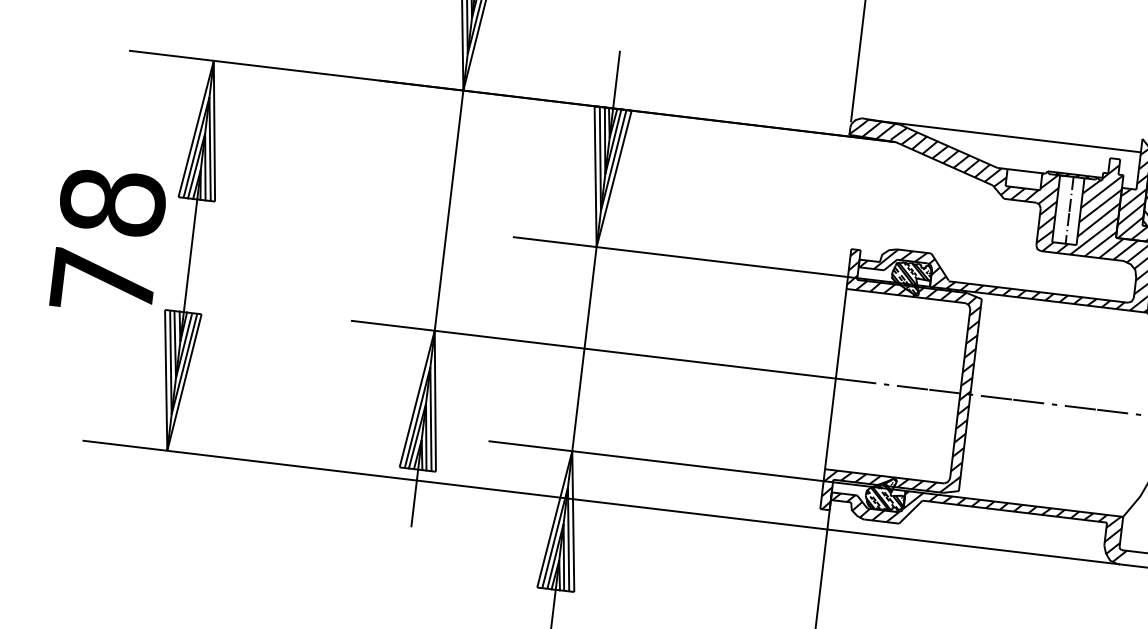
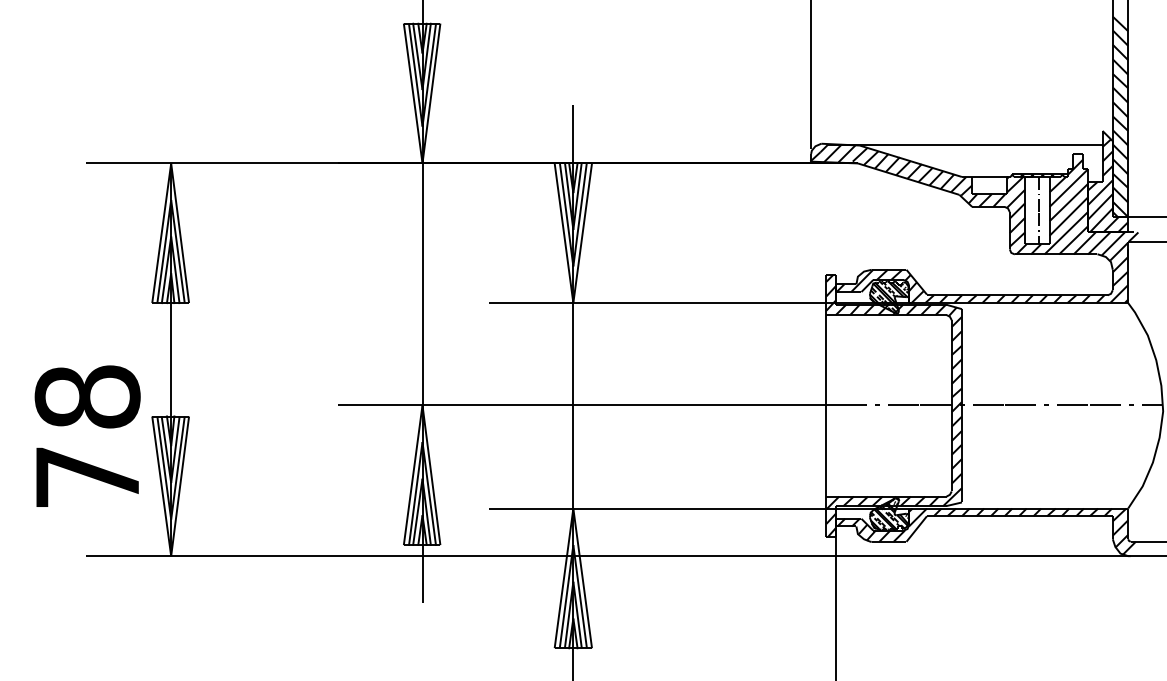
text: (108, 240) -> (87, 435), moved

